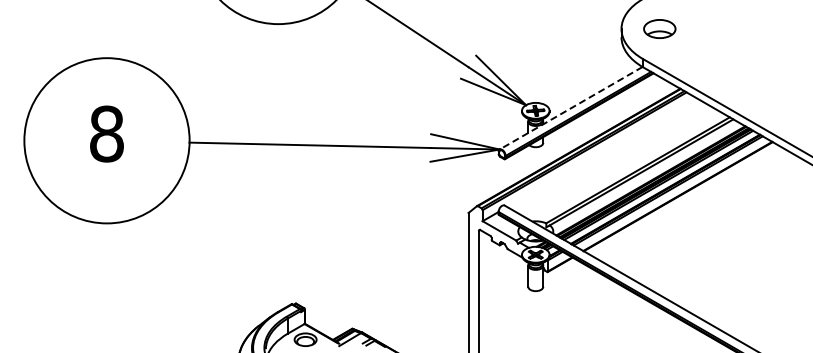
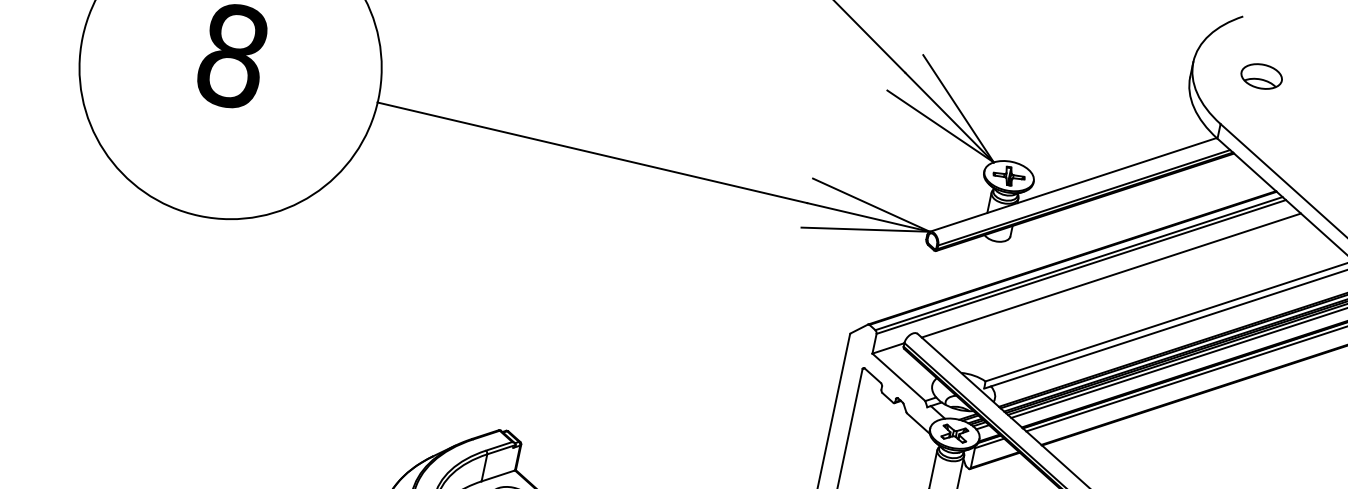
part: (659, 28) -> (1261, 75), size x0.71
line: (571, 108) -> (1073, 185), dashed -> solid
line: (601, 152) -> (1110, 275), added

